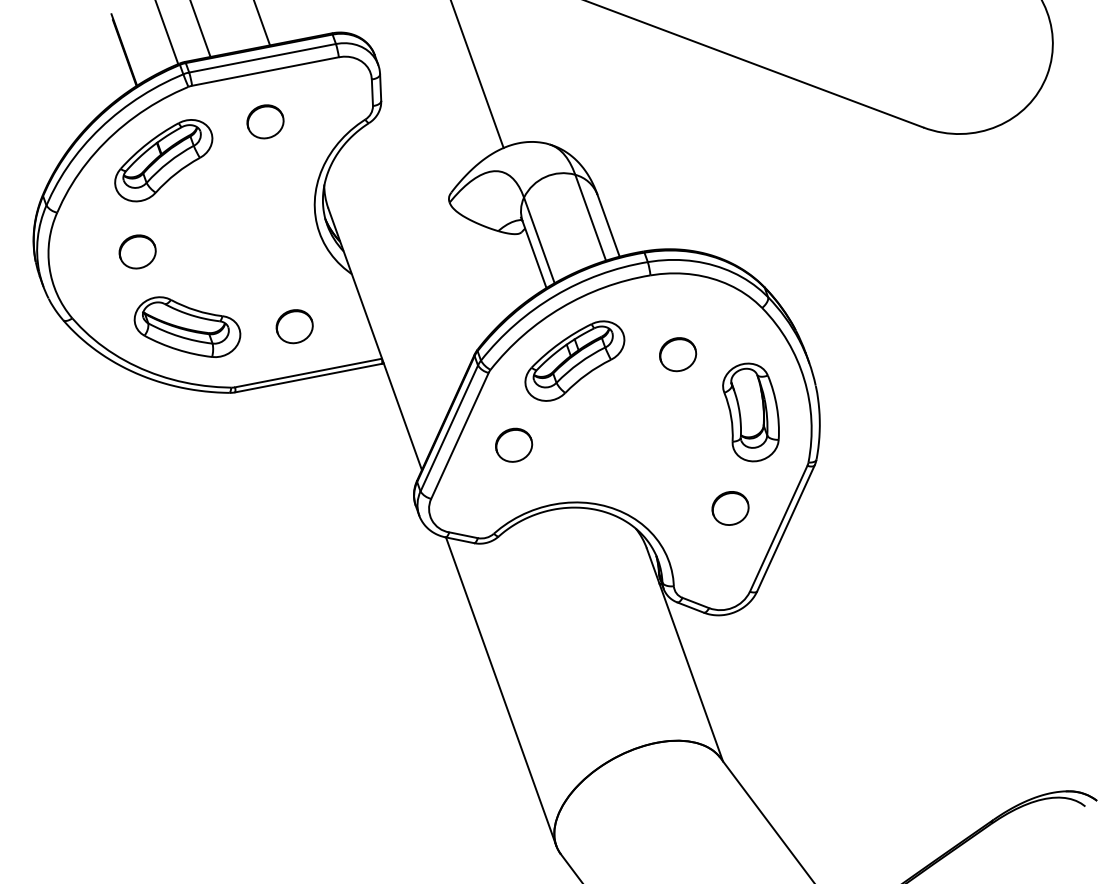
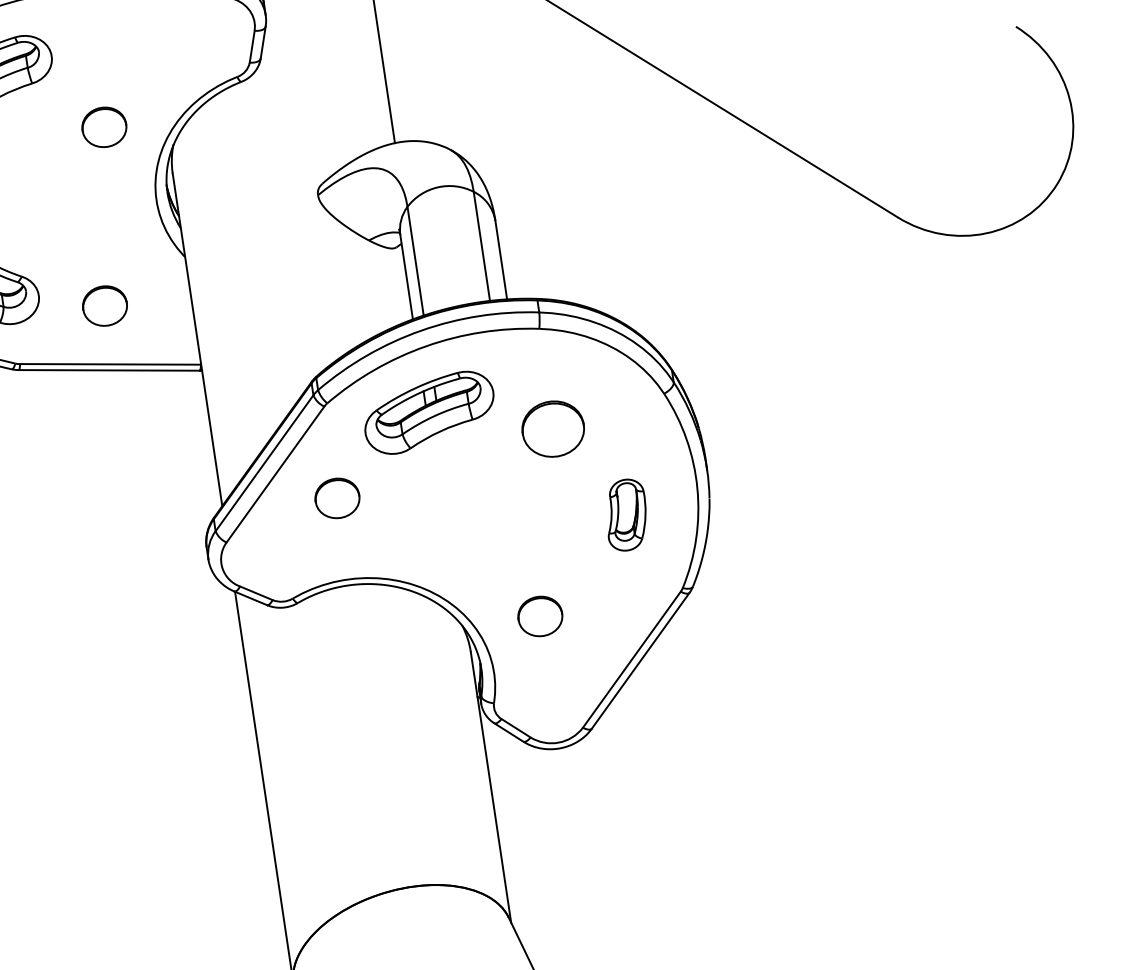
part: (265, 121) -> (104, 126), moved
part: (678, 354) -> (553, 429), size x1.4
part: (750, 412) -> (625, 515), size x0.6
part: (730, 508) -> (540, 616), moved

